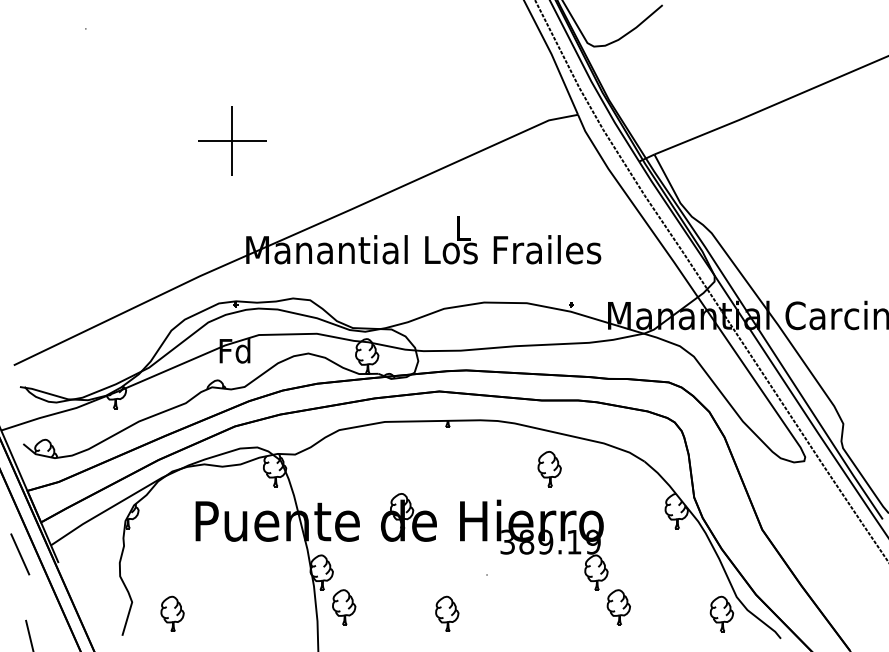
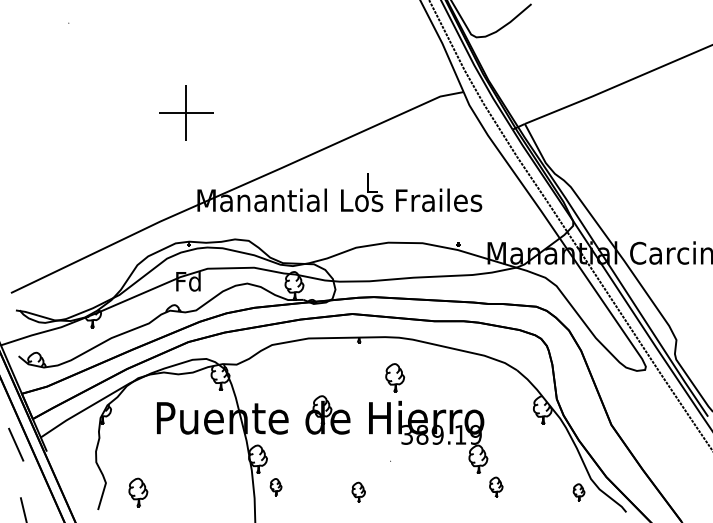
part: (549, 469) -> (395, 378), moved
part: (344, 607) -> (276, 487), size x0.6
part: (618, 607) -> (496, 487), size x0.7
part: (447, 613) -> (358, 492), size x0.7
part: (721, 613) -> (578, 492), size x0.6

